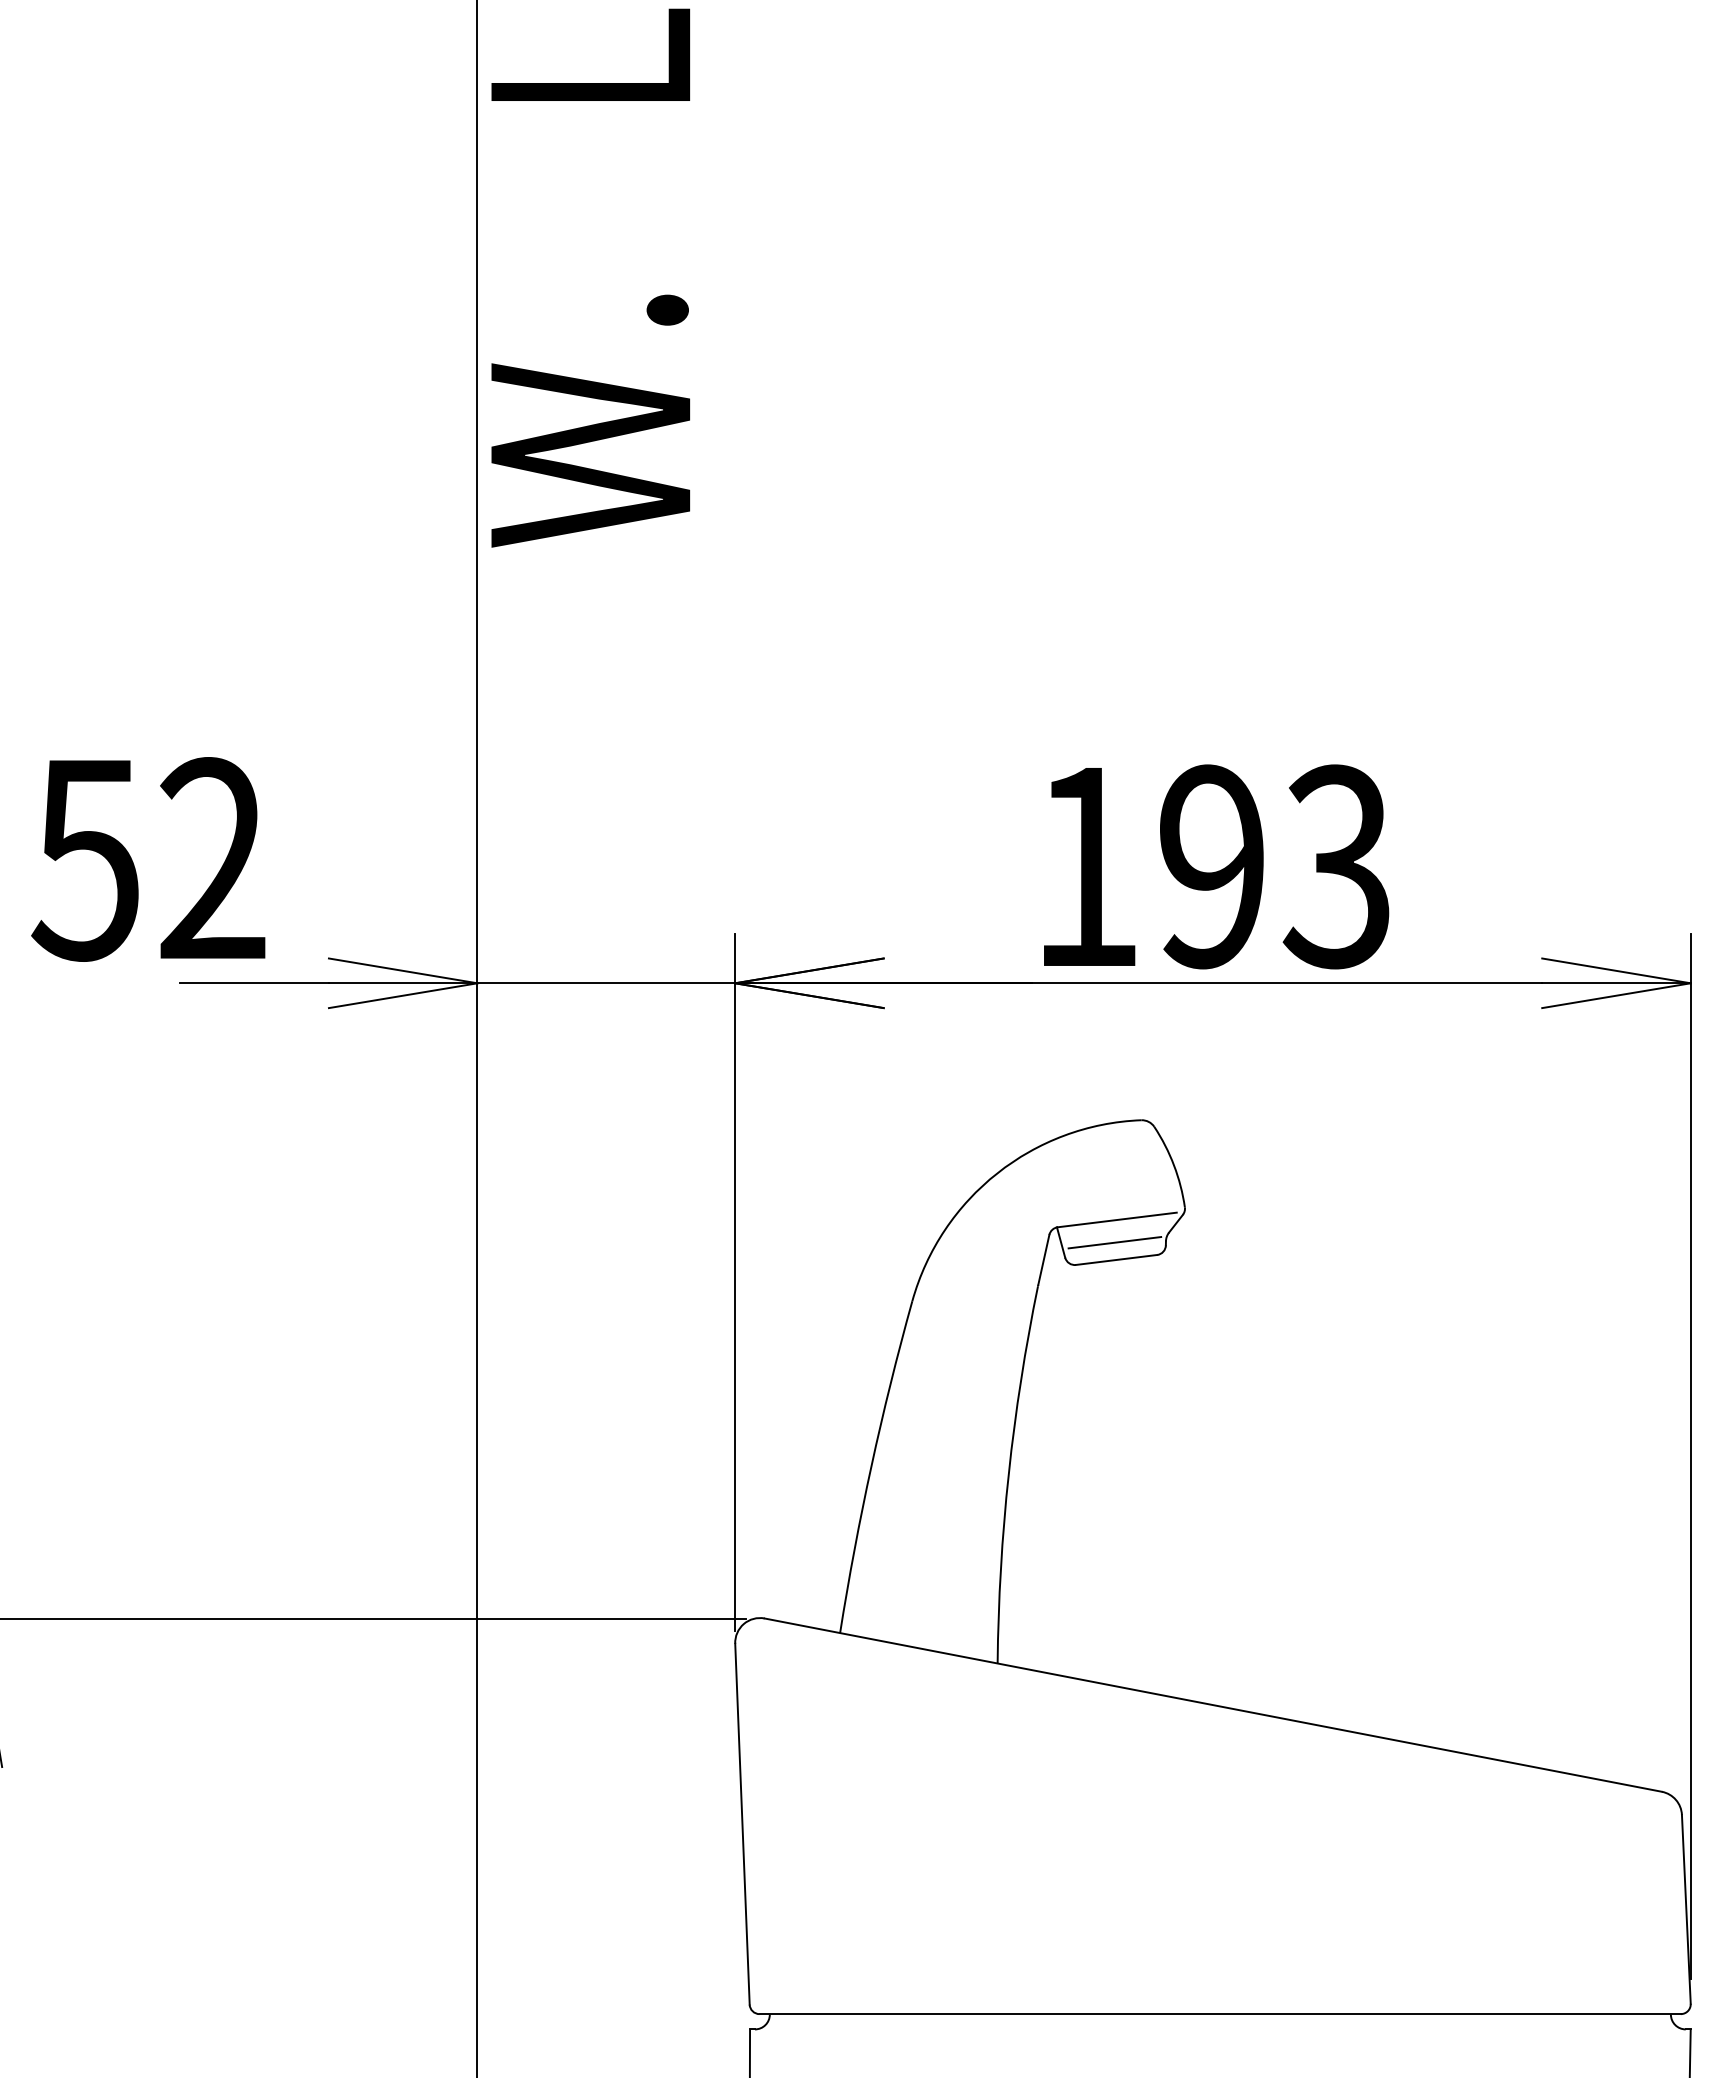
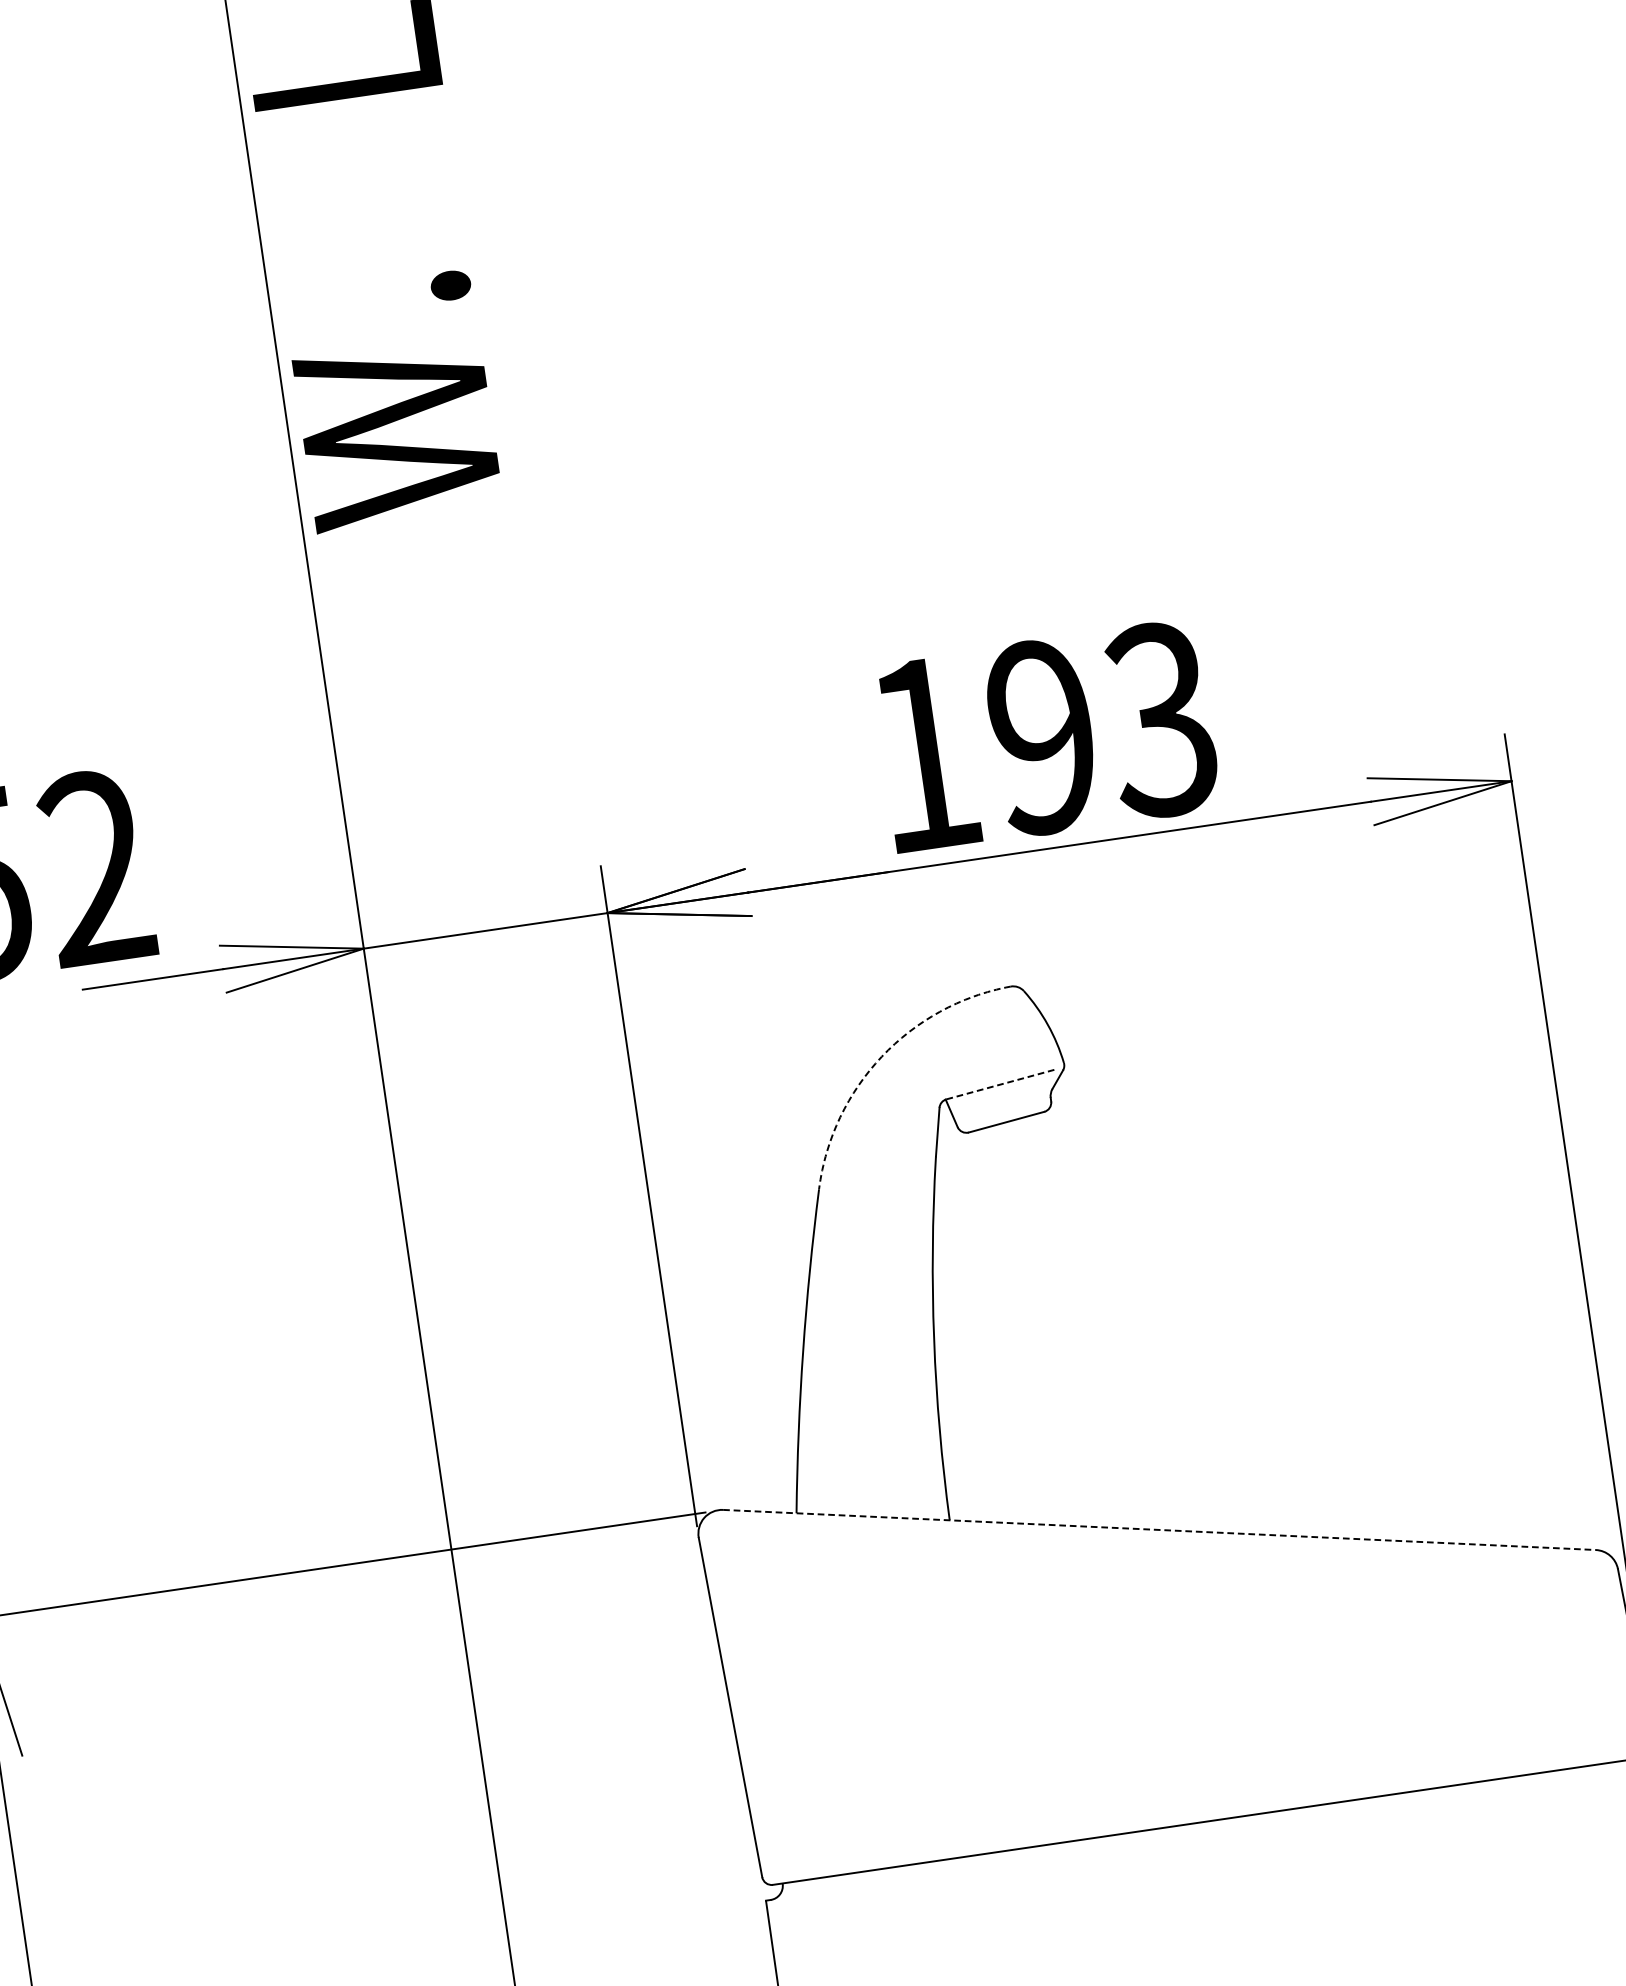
arc: (997, 1173) -> (881, 1056), solid -> dashed
line: (1117, 1219) -> (1001, 1083), solid -> dashed
line: (1114, 1242) -> (1002, 1105), removed
line: (1213, 1705) -> (1159, 1530), solid -> dashed

